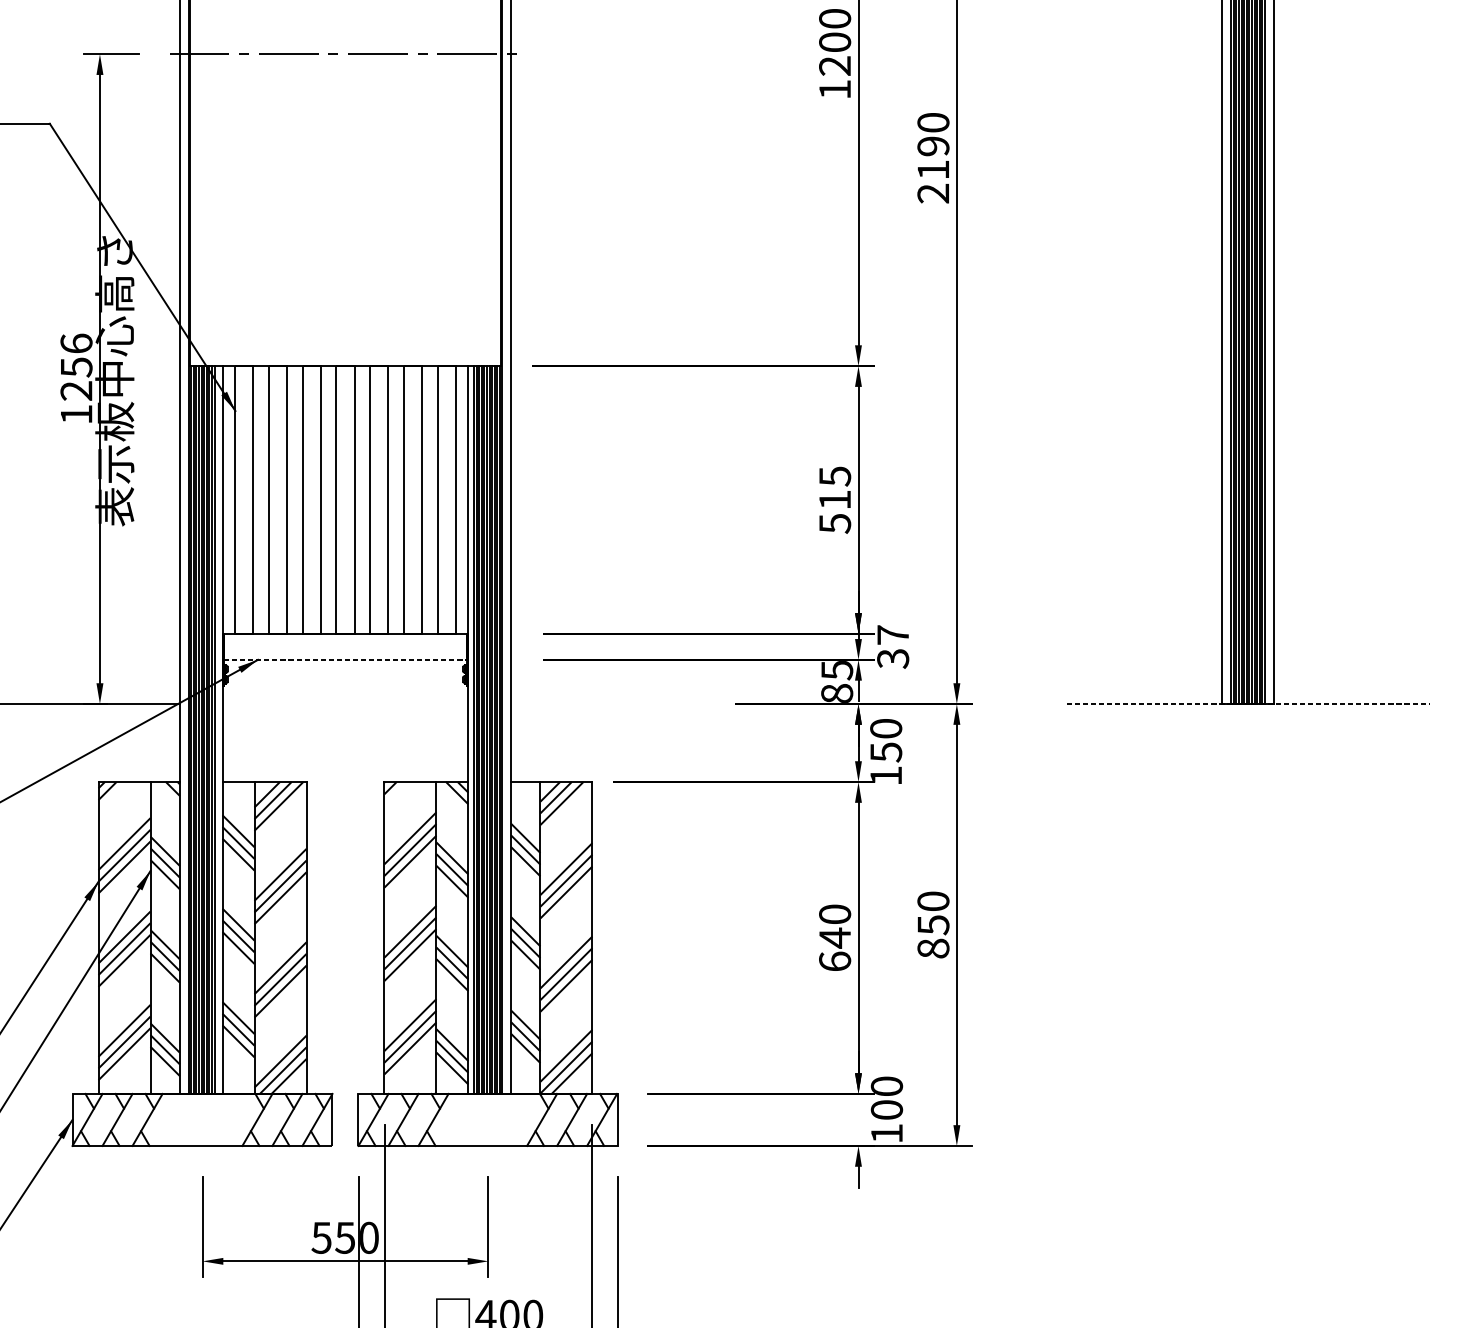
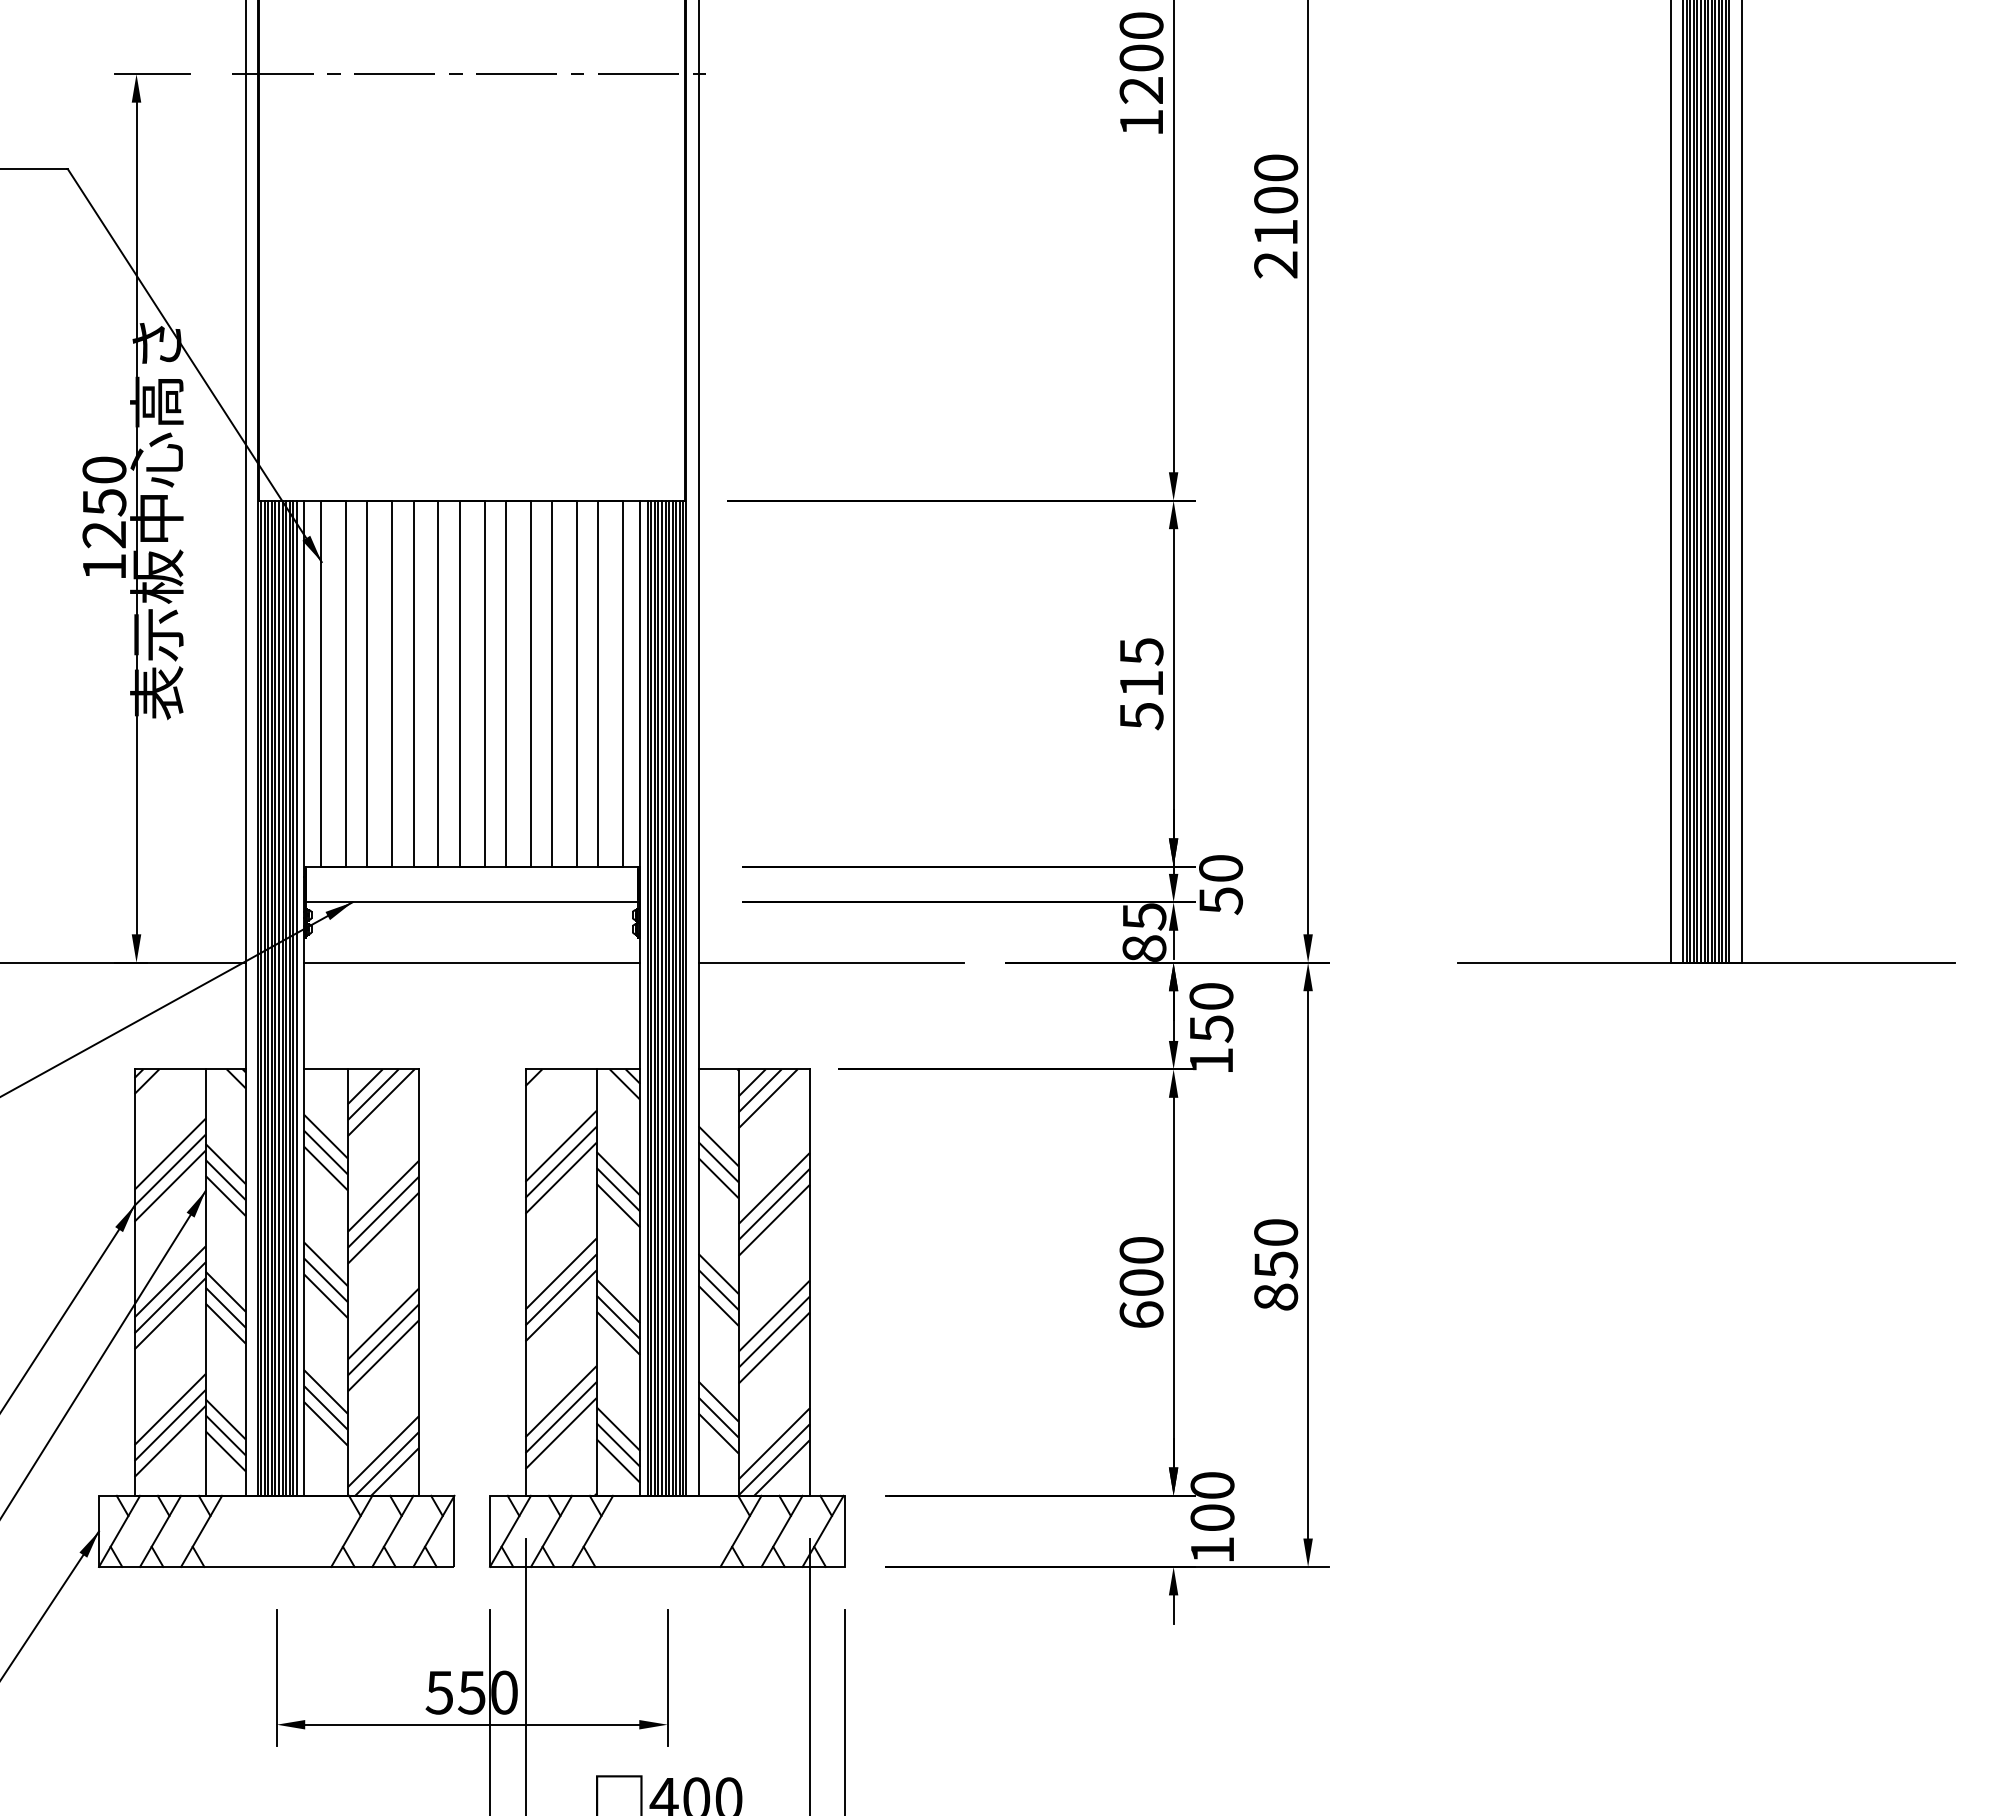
text: (933, 146) -> (1276, 200), 2190 -> 2100
text: (76, 343) -> (104, 469), 1256 -> 1250
text: (893, 646) -> (1221, 884), 37 -> 50
line: (345, 659) -> (472, 902), dashed -> solid
line: (345, 703) -> (472, 962), added
line: (607, 703) -> (830, 962), added
line: (1248, 703) -> (1706, 962), dashed -> solid
line: (216, 729) -> (296, 997), added
text: (835, 937) -> (1141, 1282), 640 -> 600

